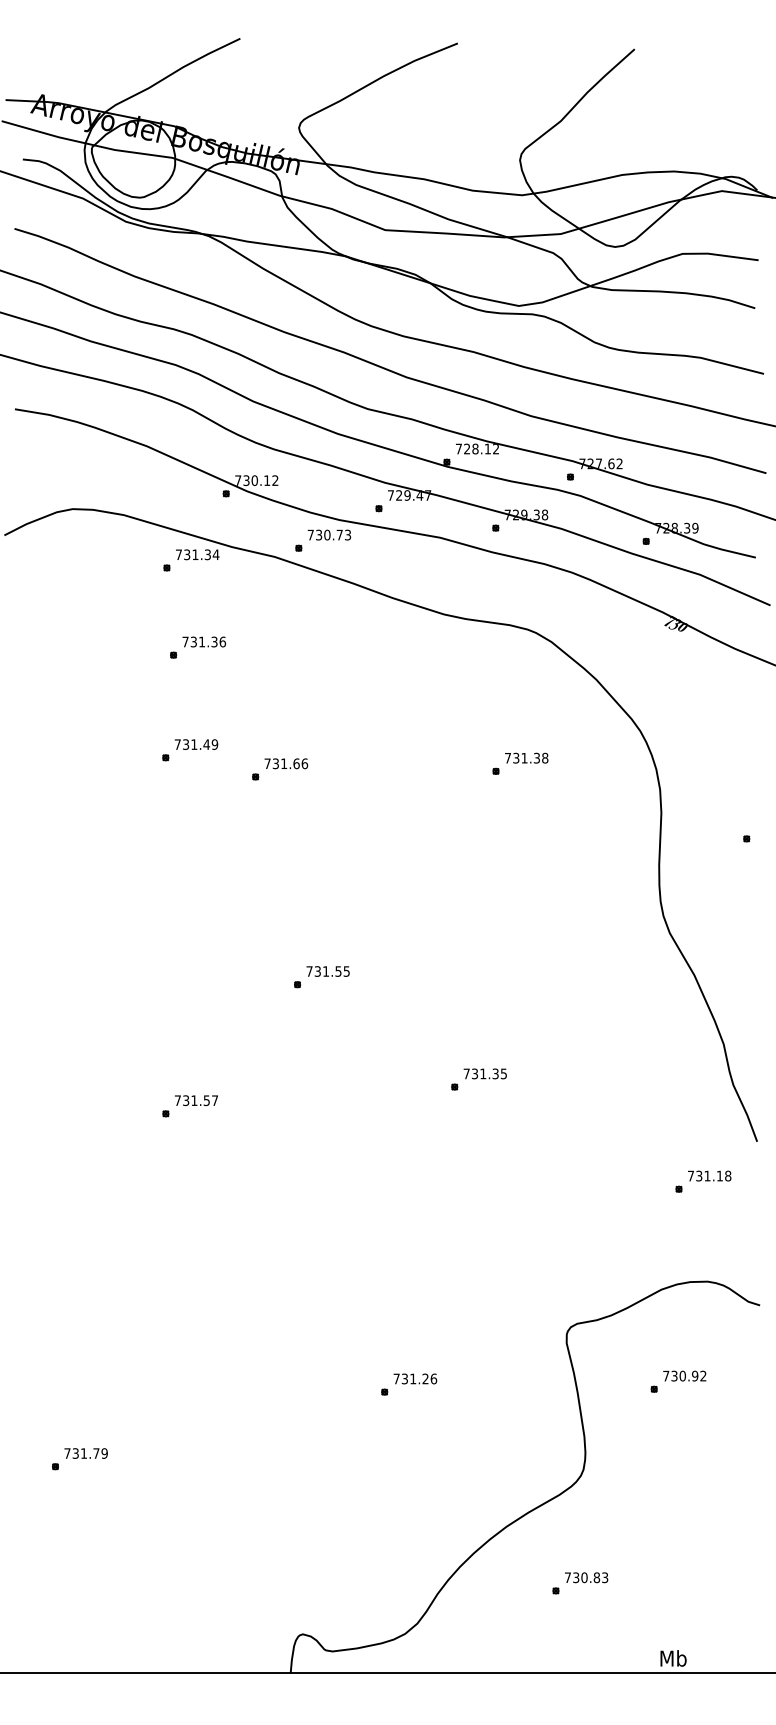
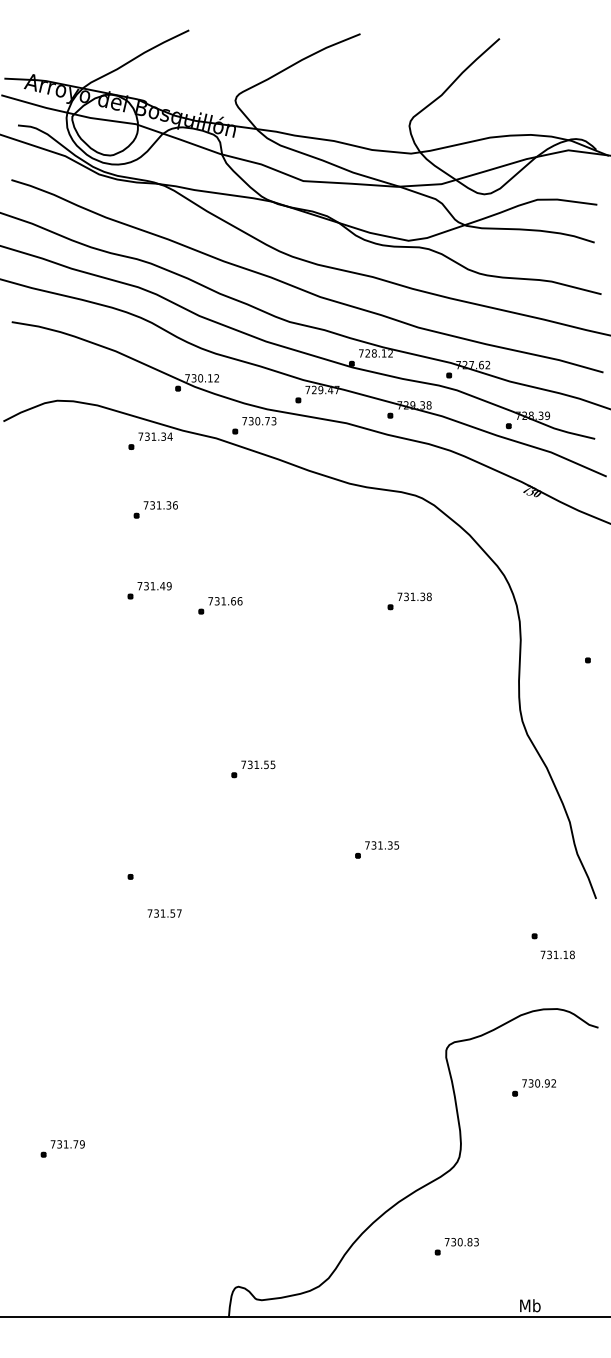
text: (196, 1100) -> (164, 913), moved
text: (709, 1175) -> (557, 954), moved
part: (409, 1383) -> (322, 1089), removed

